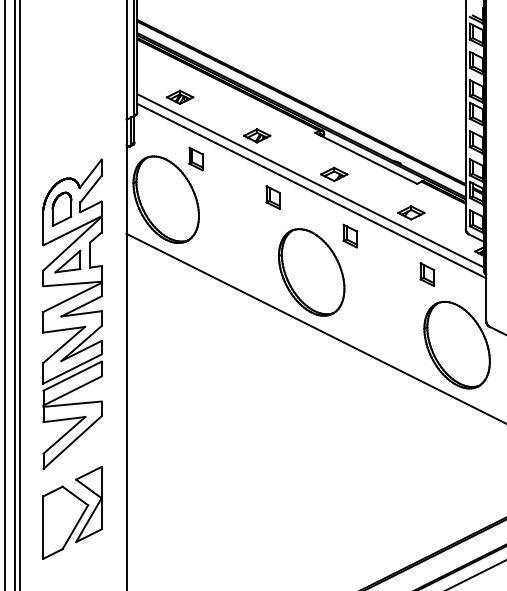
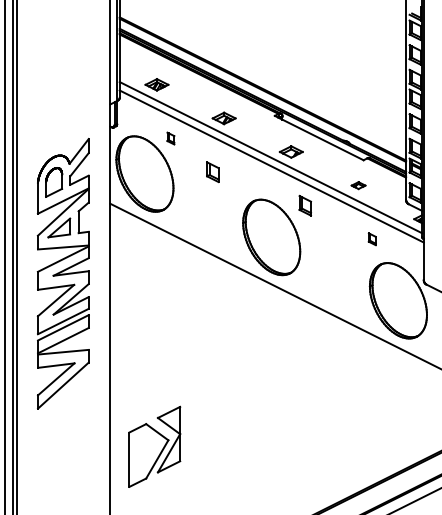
part: (195, 158) -> (170, 138), size x0.6
part: (272, 197) -> (212, 172), moved
part: (411, 212) -> (358, 185), size x0.6
part: (426, 274) -> (371, 239), size x0.6
part: (72, 512) -> (154, 446), moved

